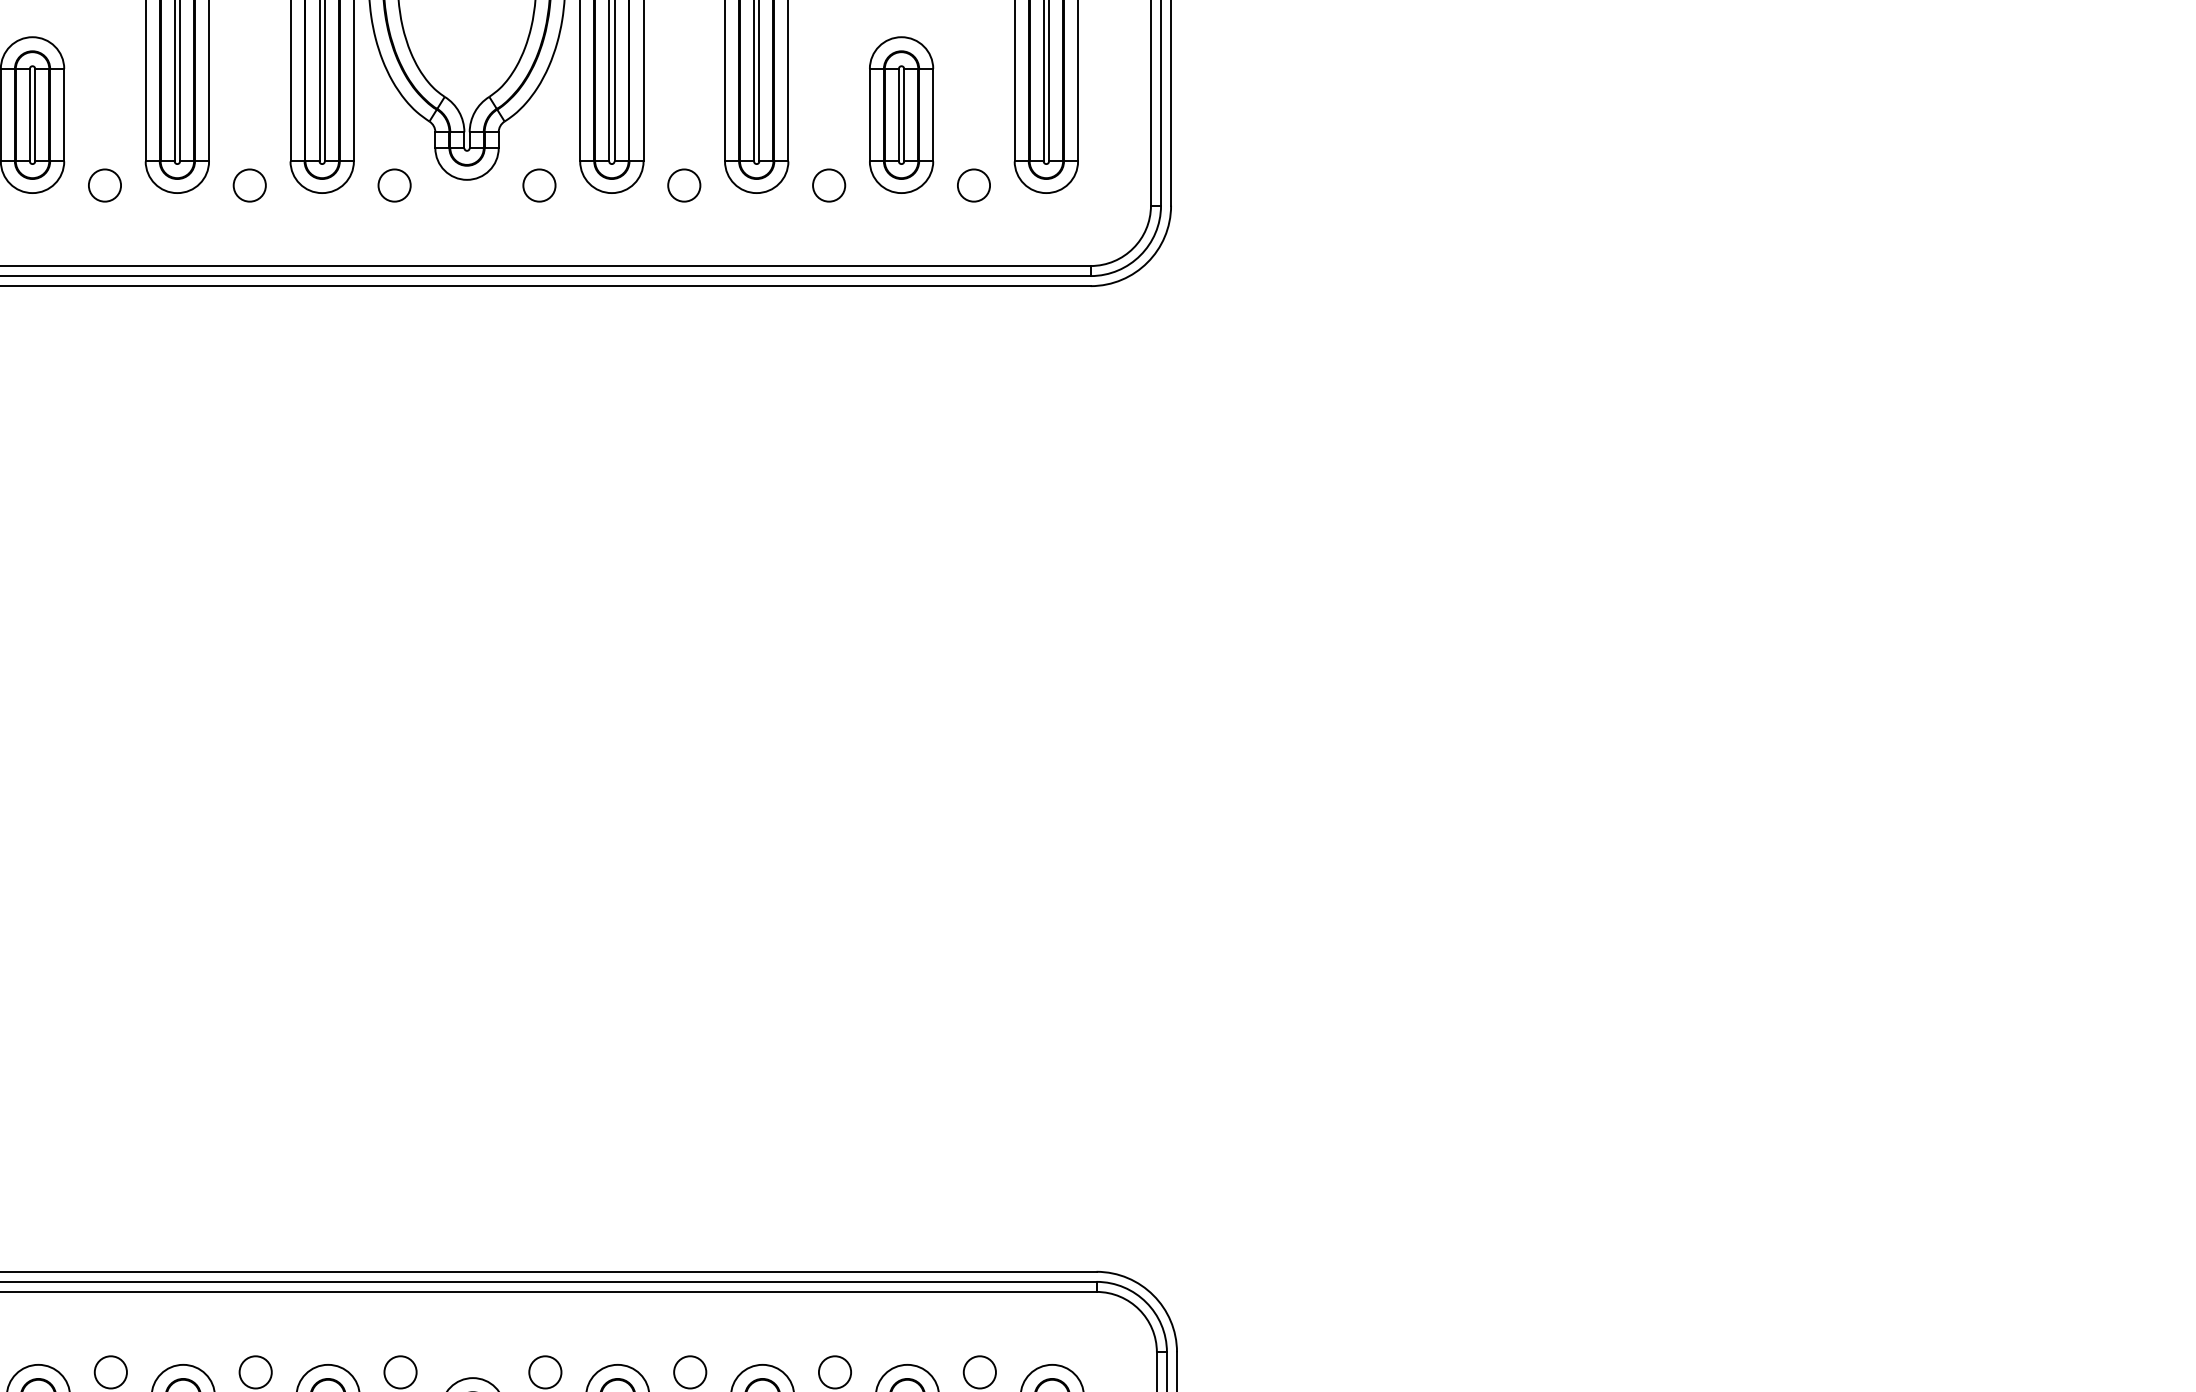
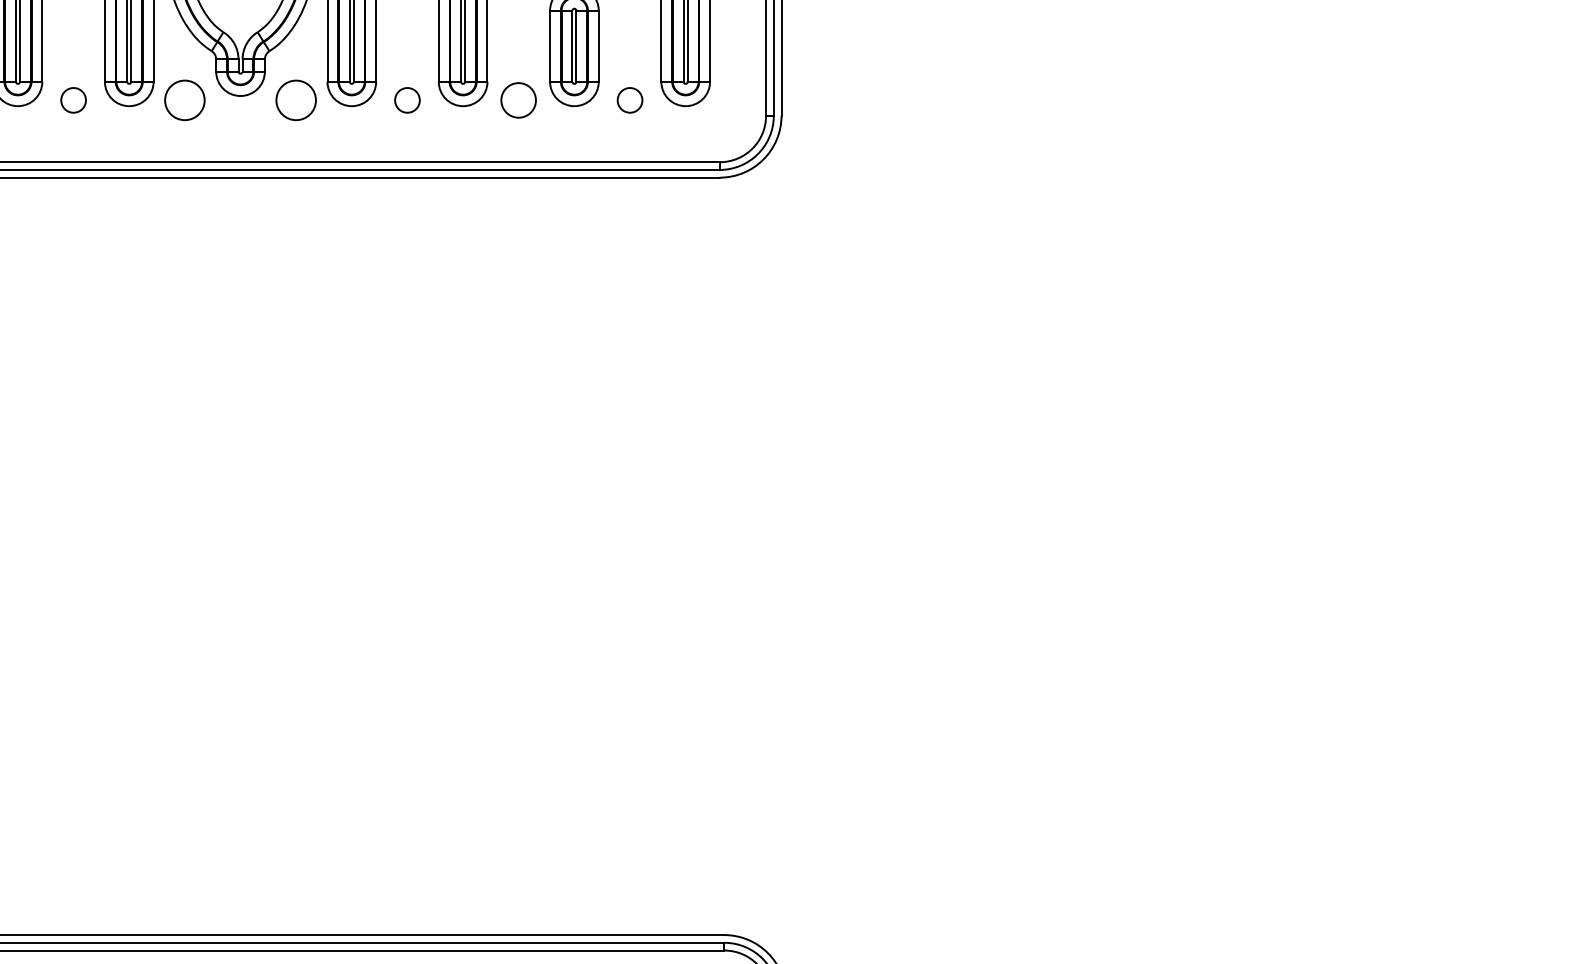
circle: (394, 185) -> (184, 100), size x1.6
circle: (539, 185) -> (296, 100), size x1.6
circle: (829, 185) -> (519, 100), size x1.4

